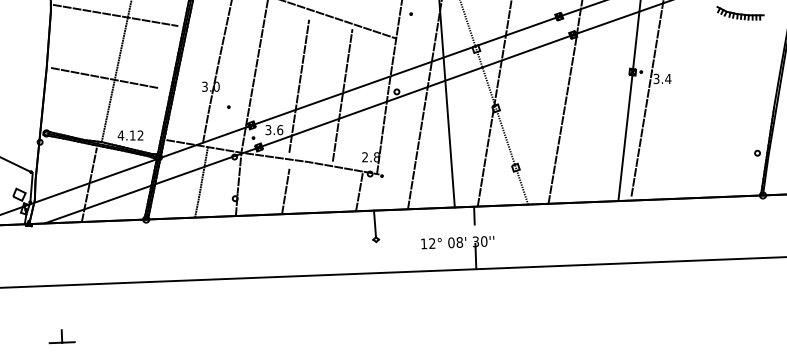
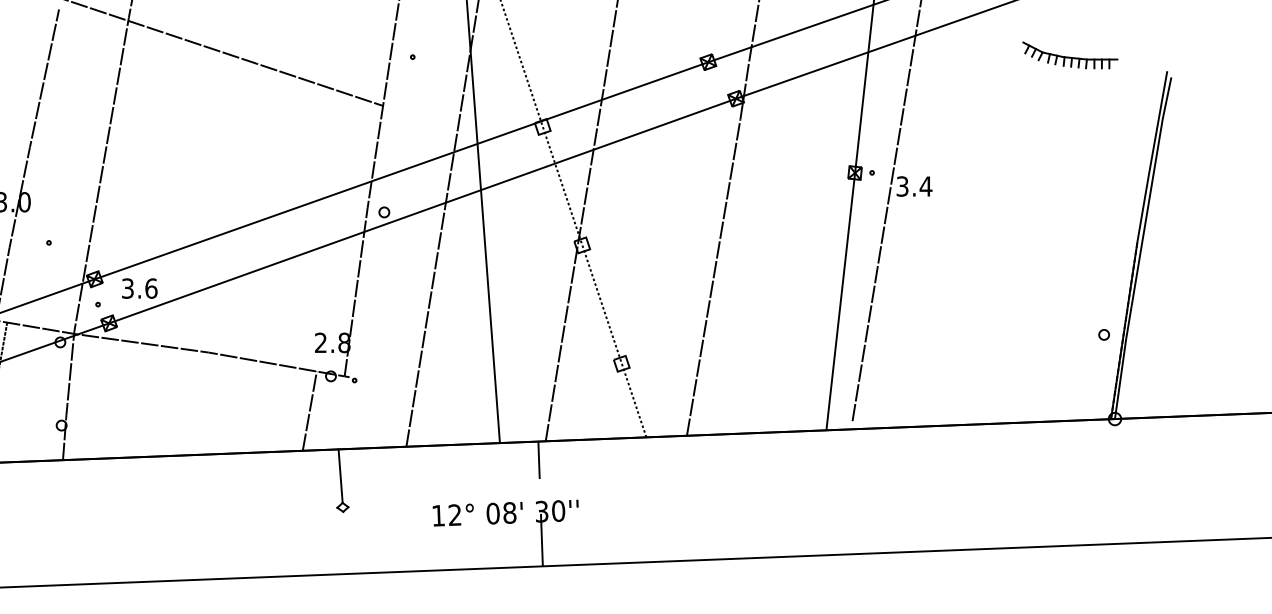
line: (299, 85) -> (189, 199), removed
line: (342, 95) -> (275, 219), removed
line: (285, 191) -> (161, 411), removed

